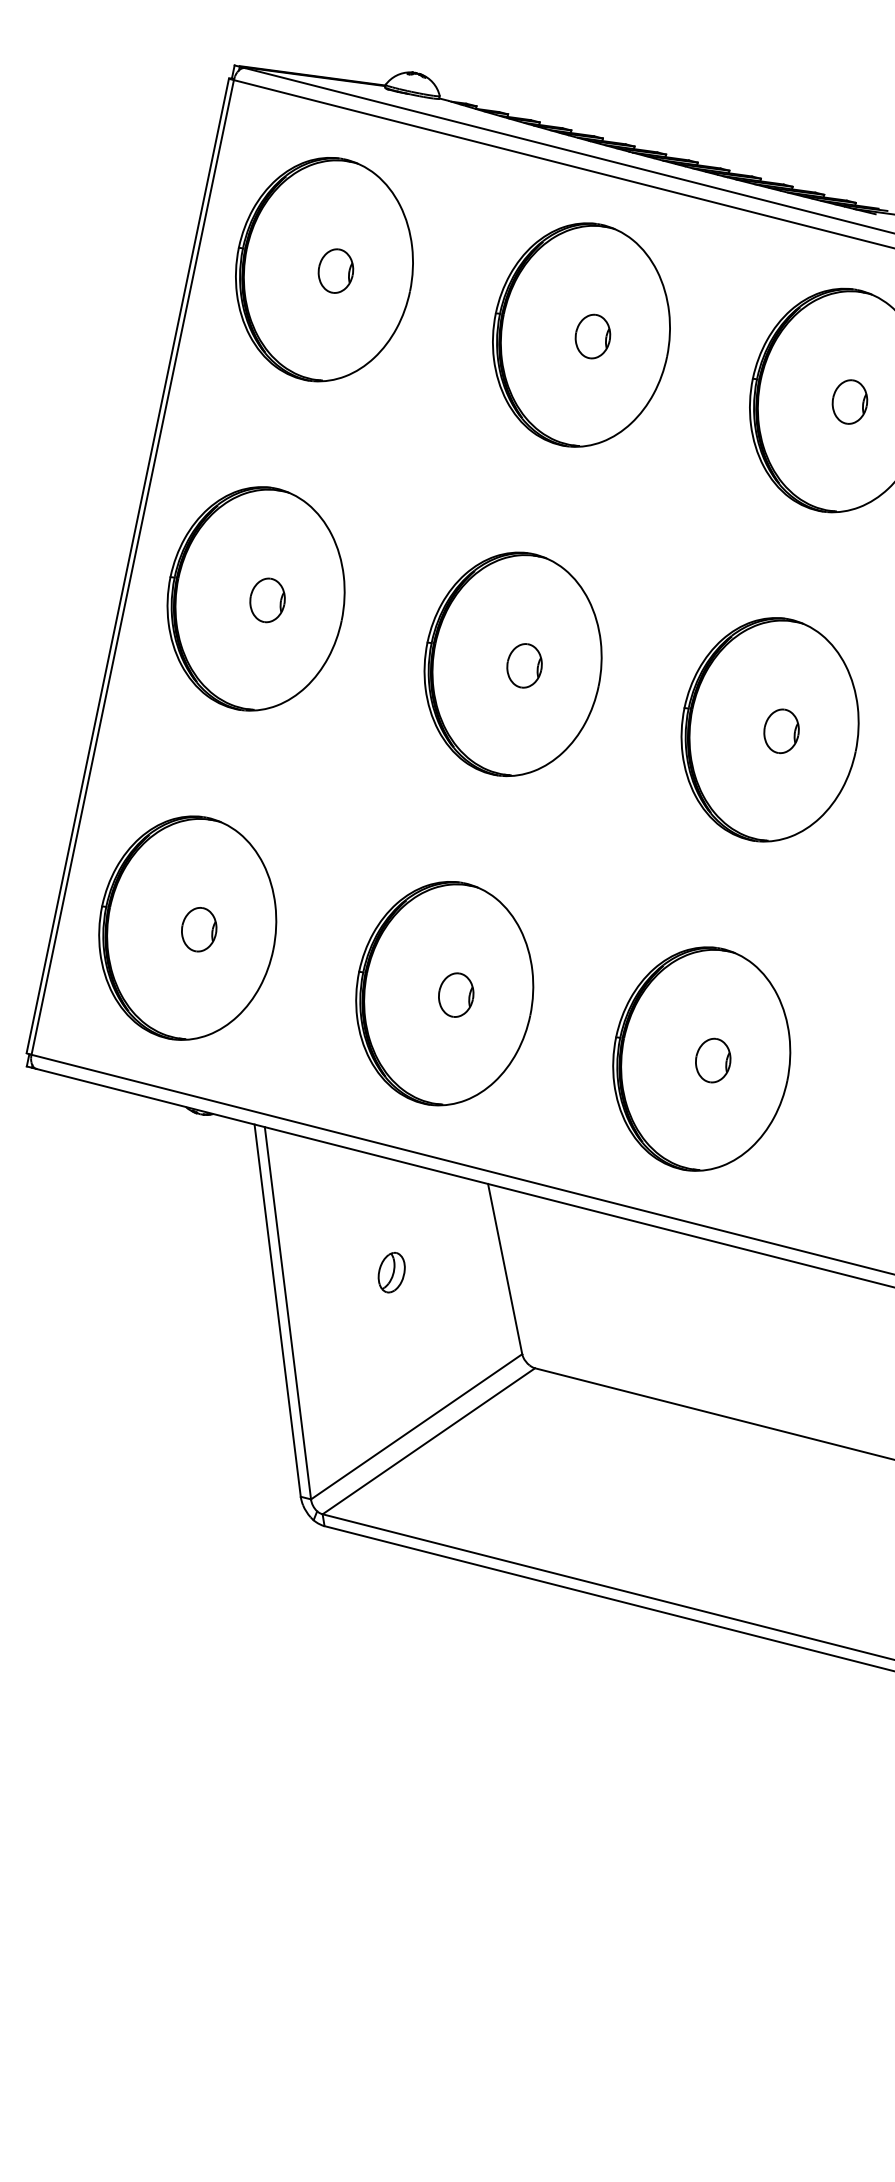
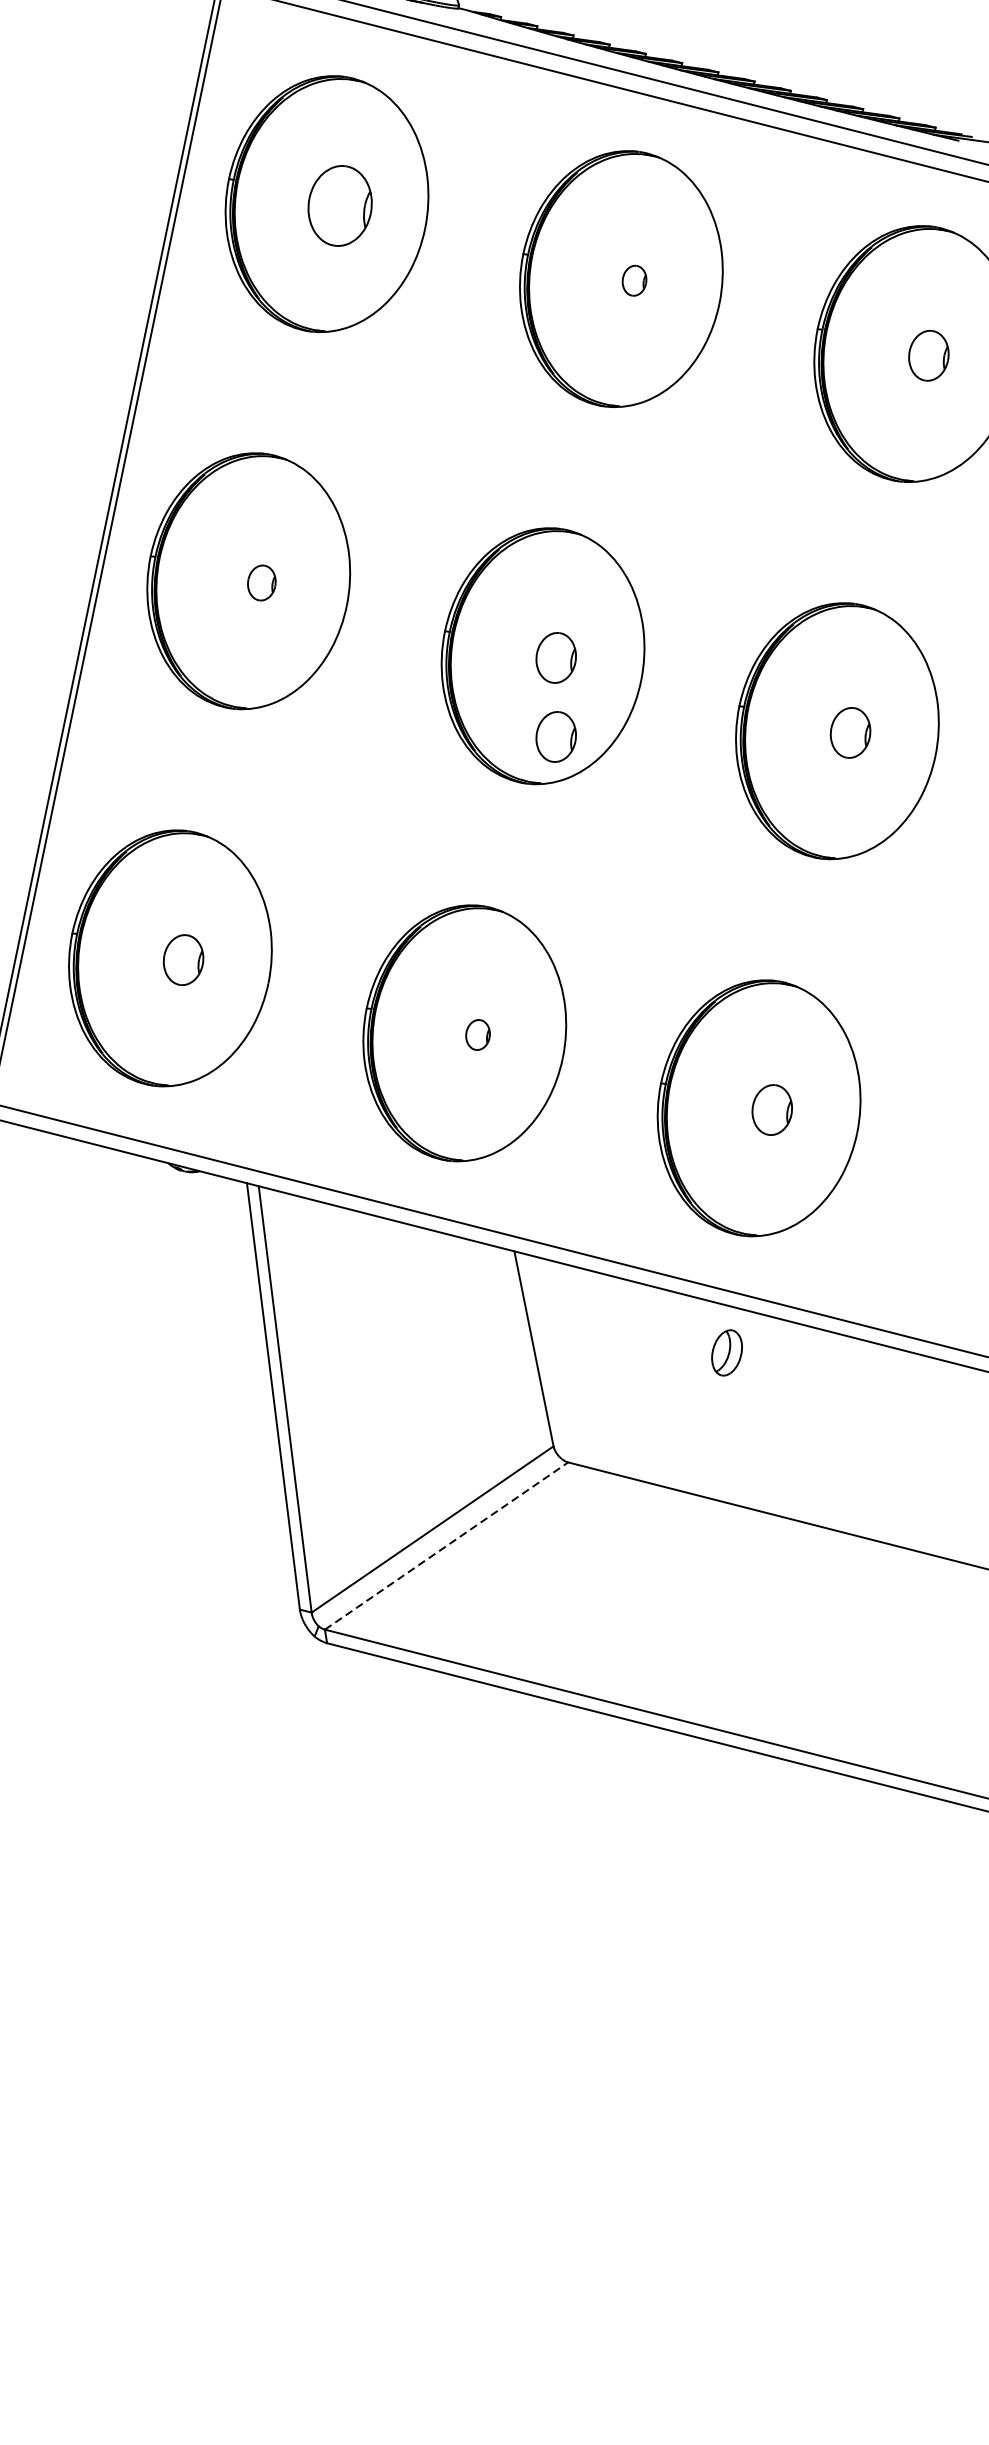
part: (335, 270) -> (339, 205), size x1.6
part: (592, 336) -> (634, 280), size x0.6
part: (267, 600) -> (261, 583), size x0.7
part: (524, 734) -> (556, 736), added
part: (456, 994) -> (478, 1034), size x0.6
part: (391, 1272) -> (726, 1352), moved
line: (428, 1441) -> (446, 1546), solid -> dashed

